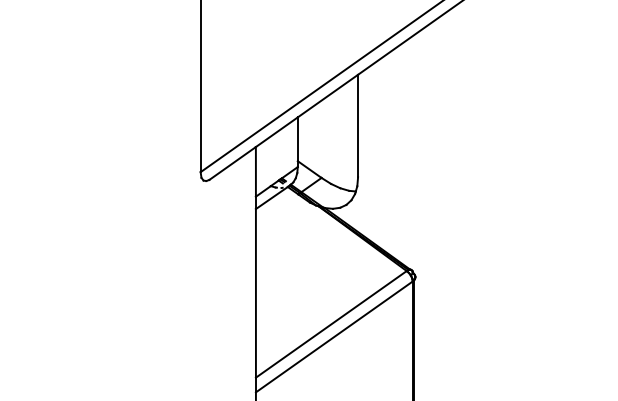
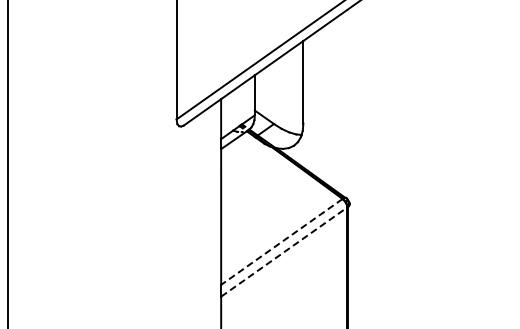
line: (330, 325) -> (281, 242), solid -> dashed
line: (334, 336) -> (284, 251), solid -> dashed

